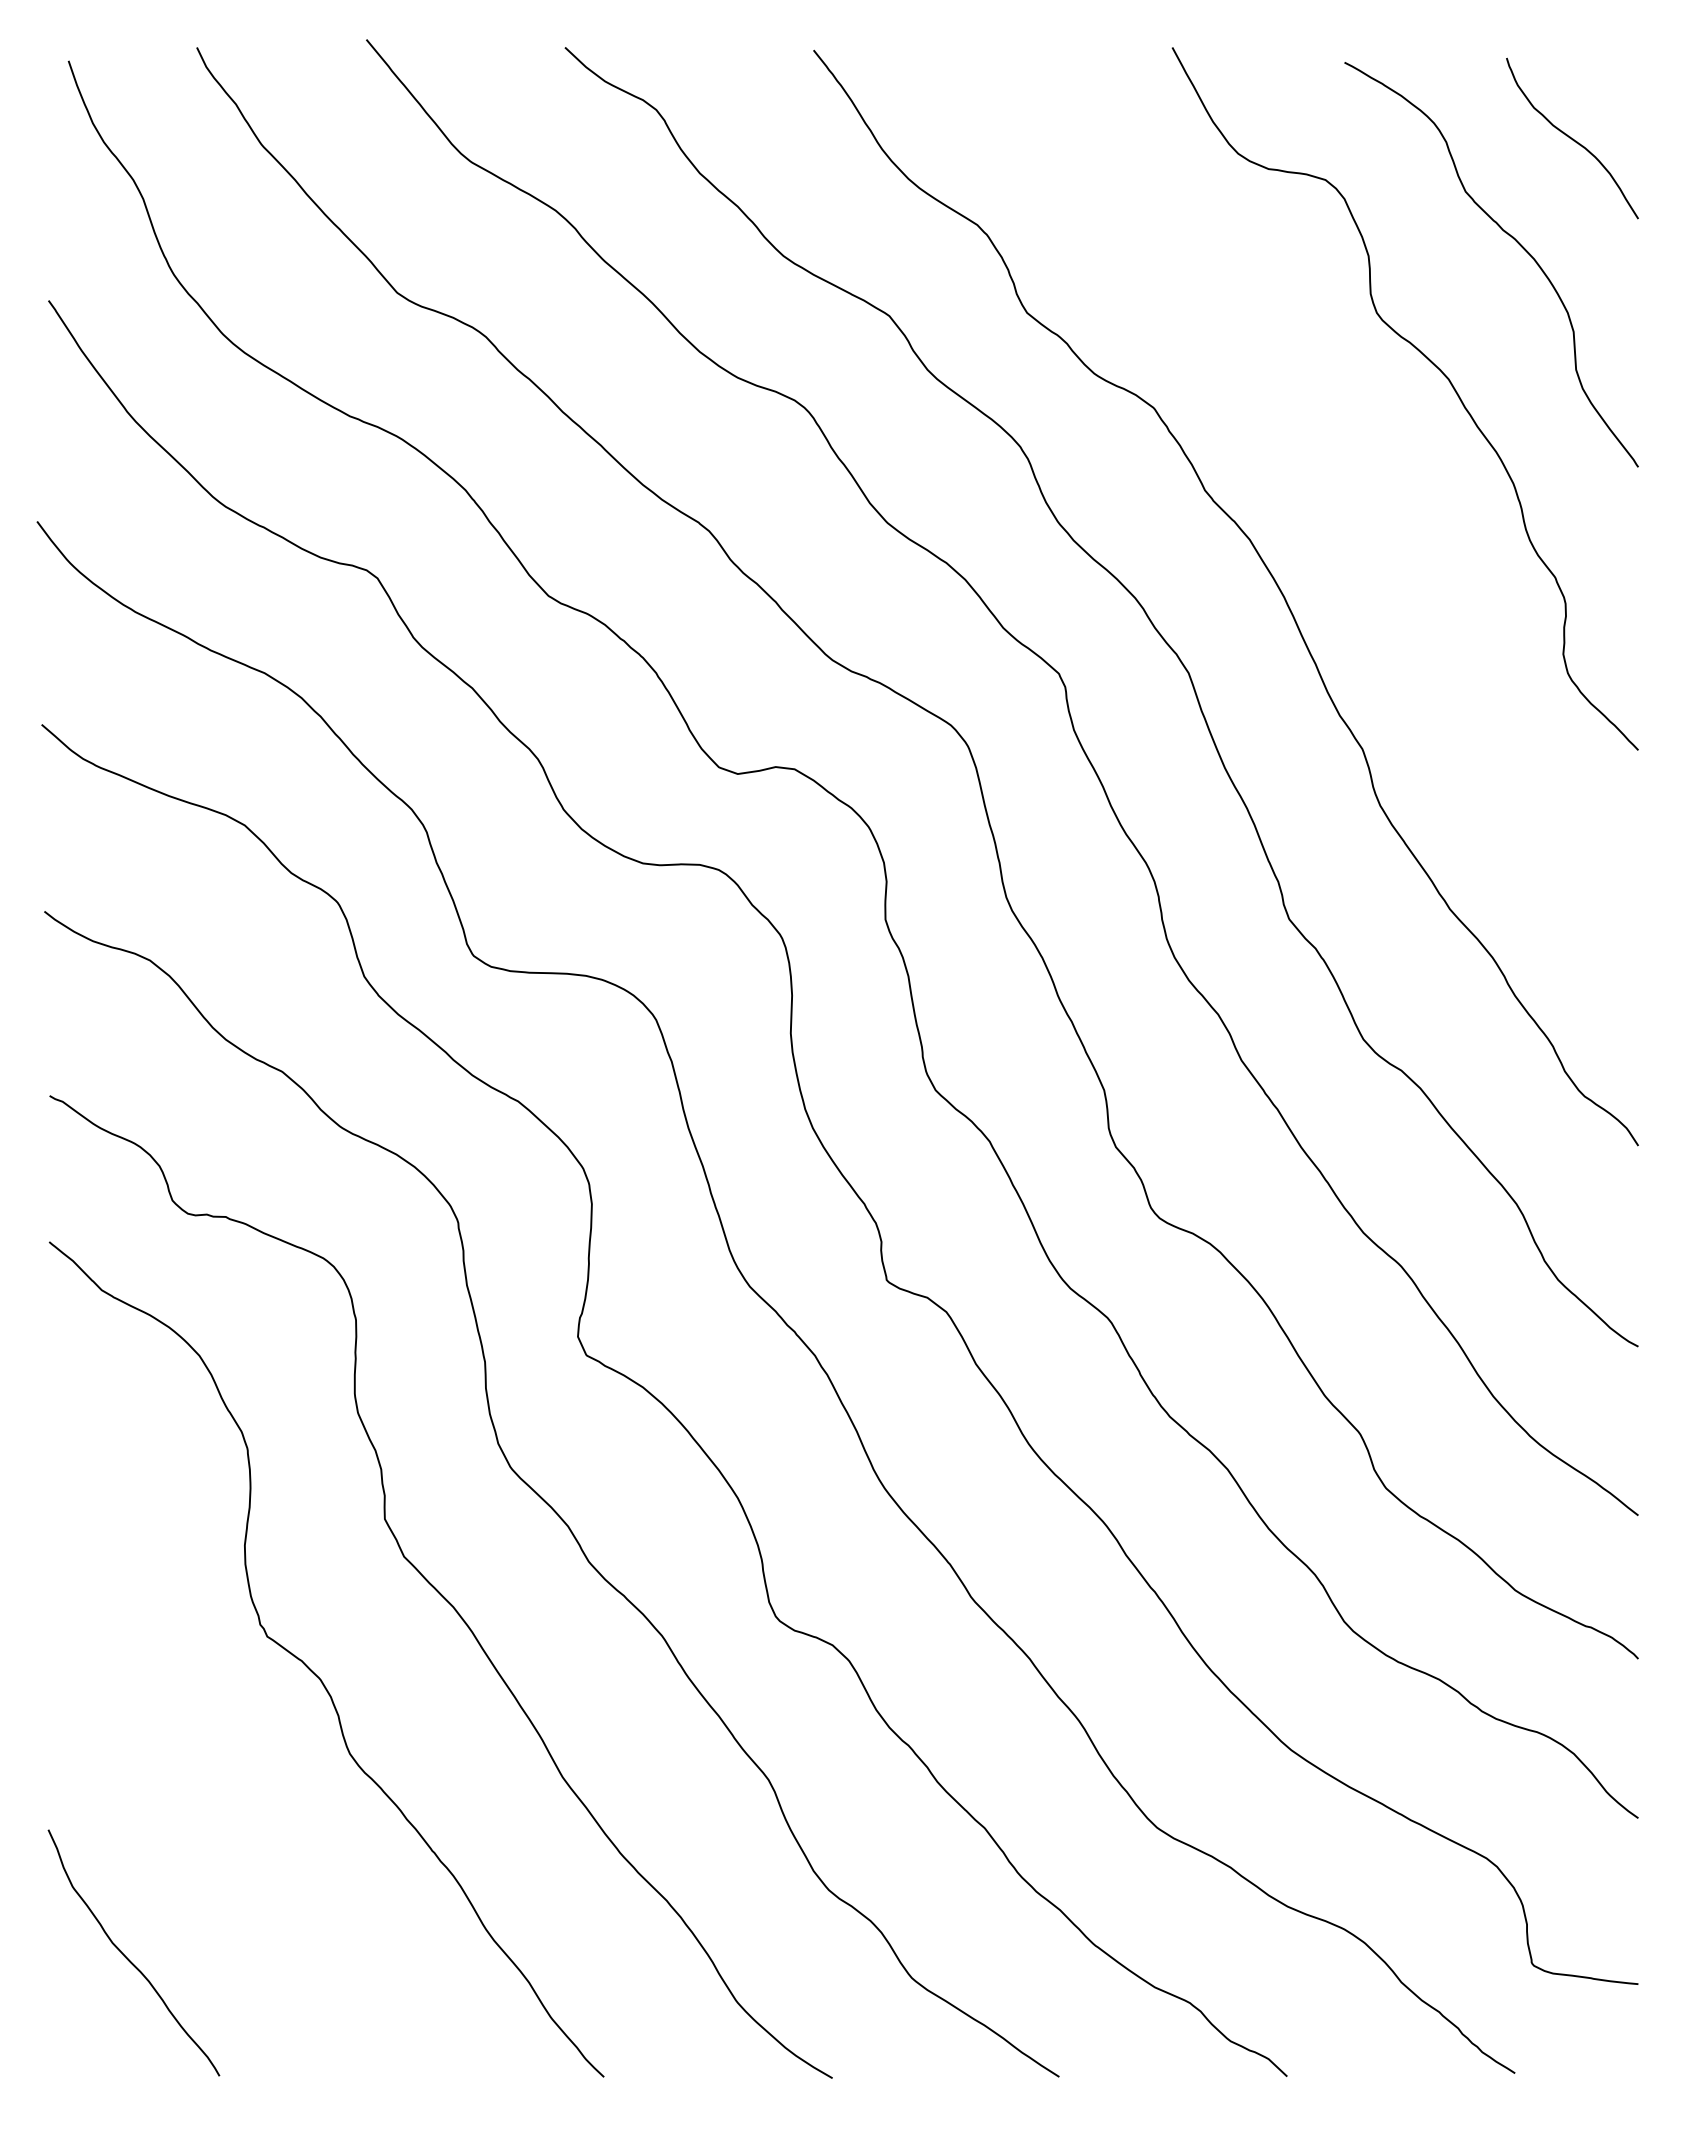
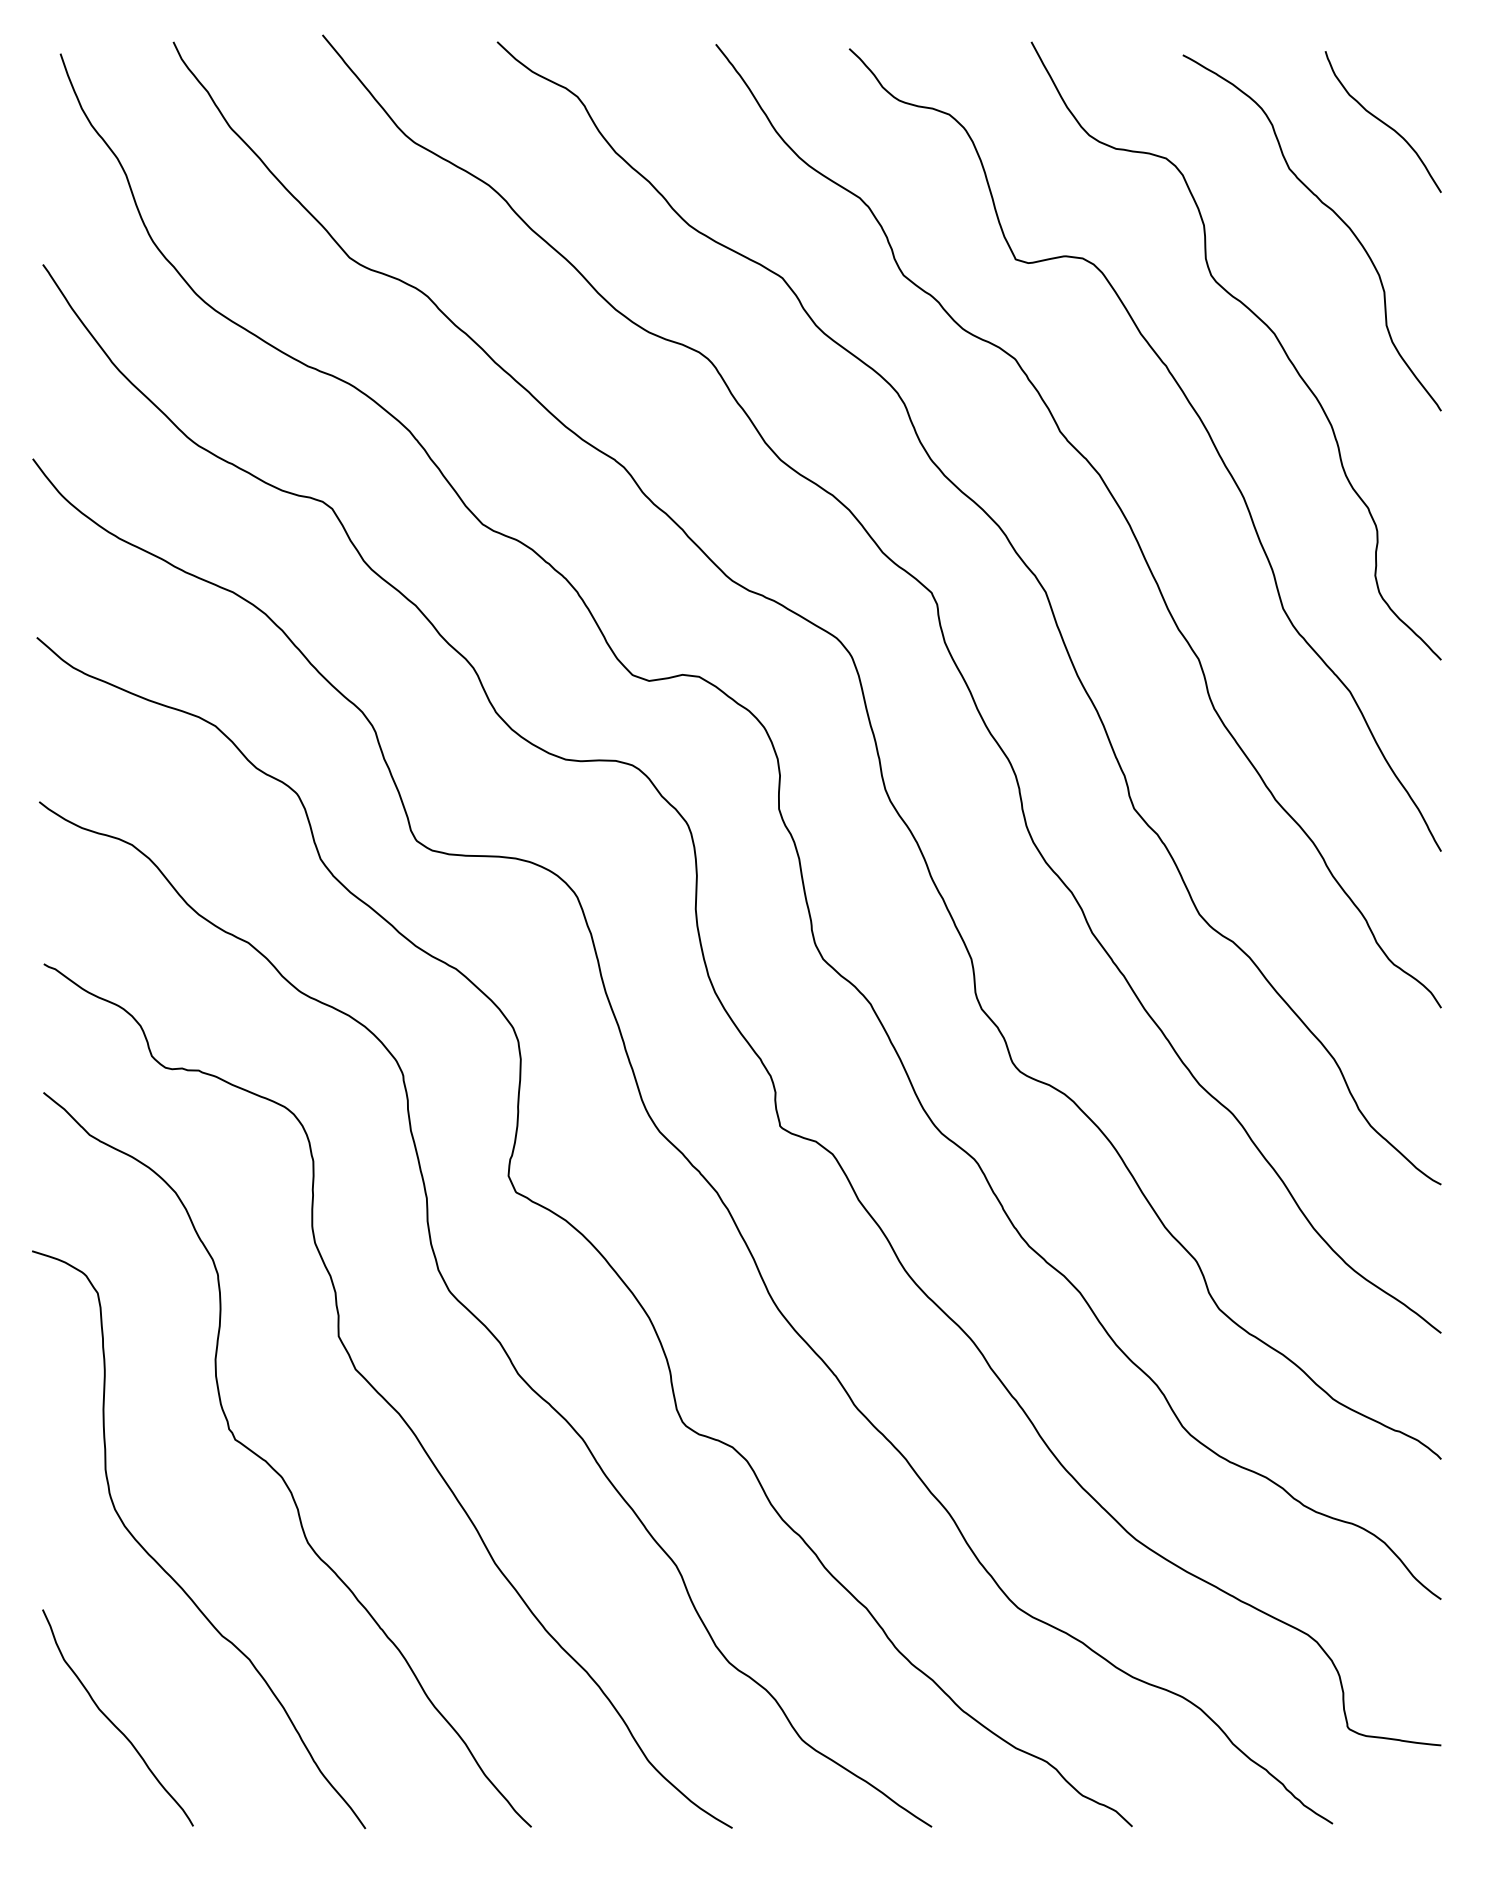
curve: (1358, 469) -> (1195, 413), added
curve: (189, 1786) -> (166, 1571), added

